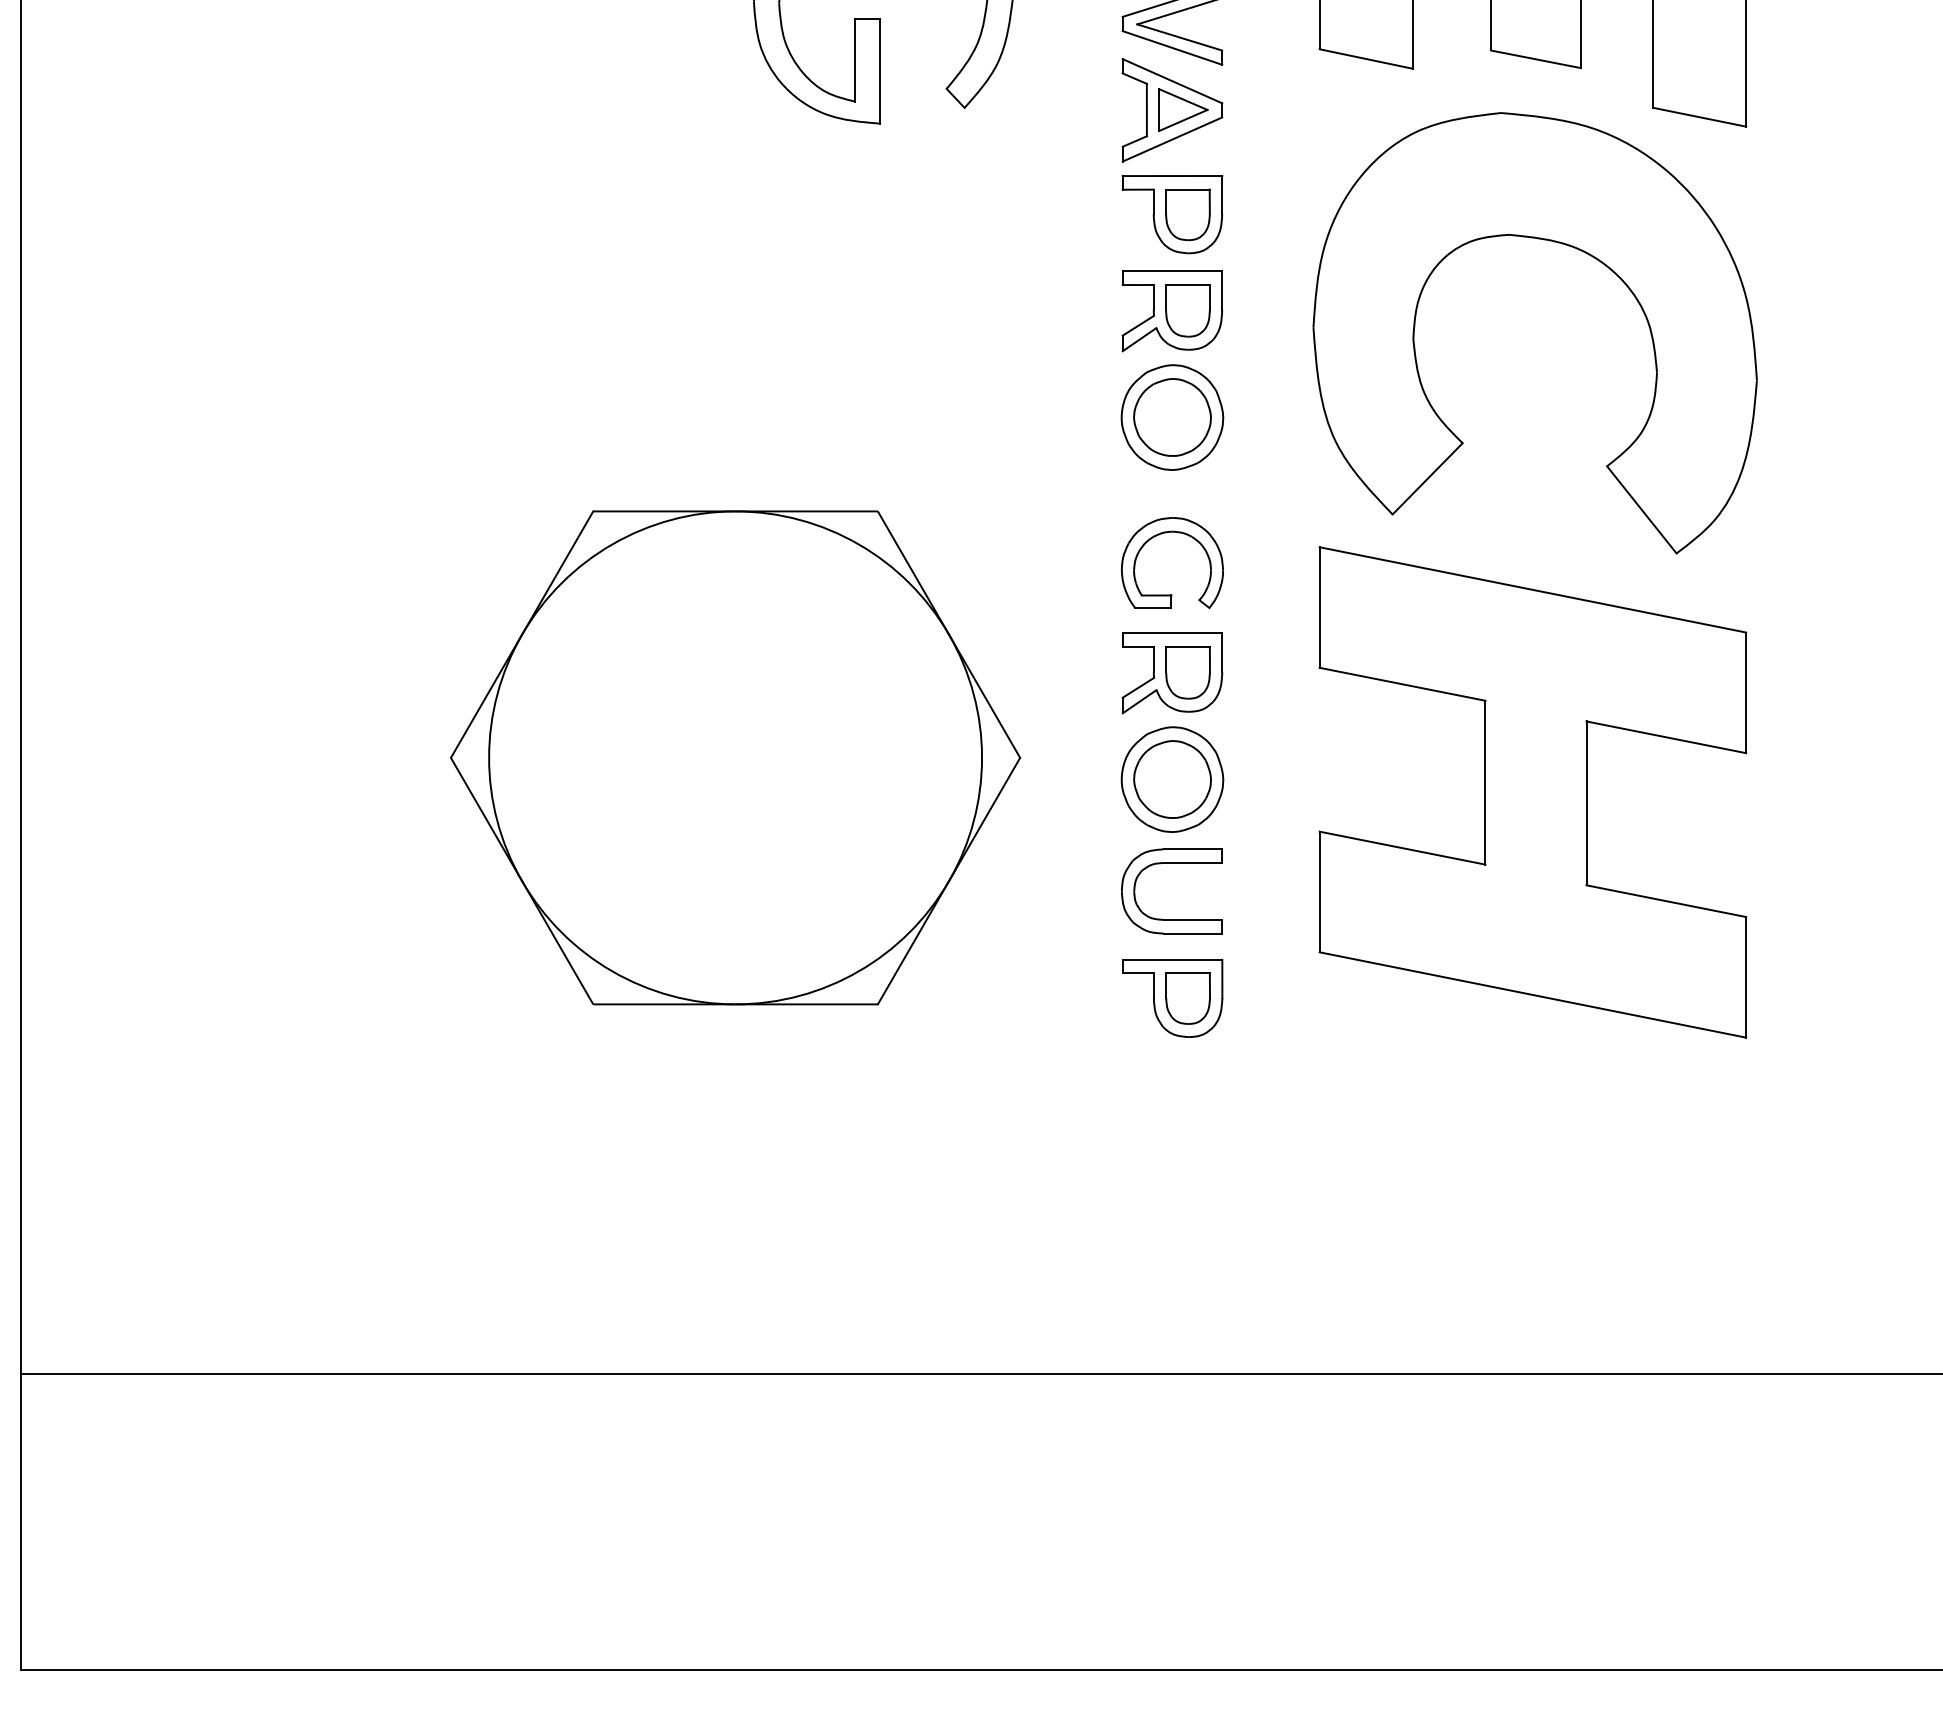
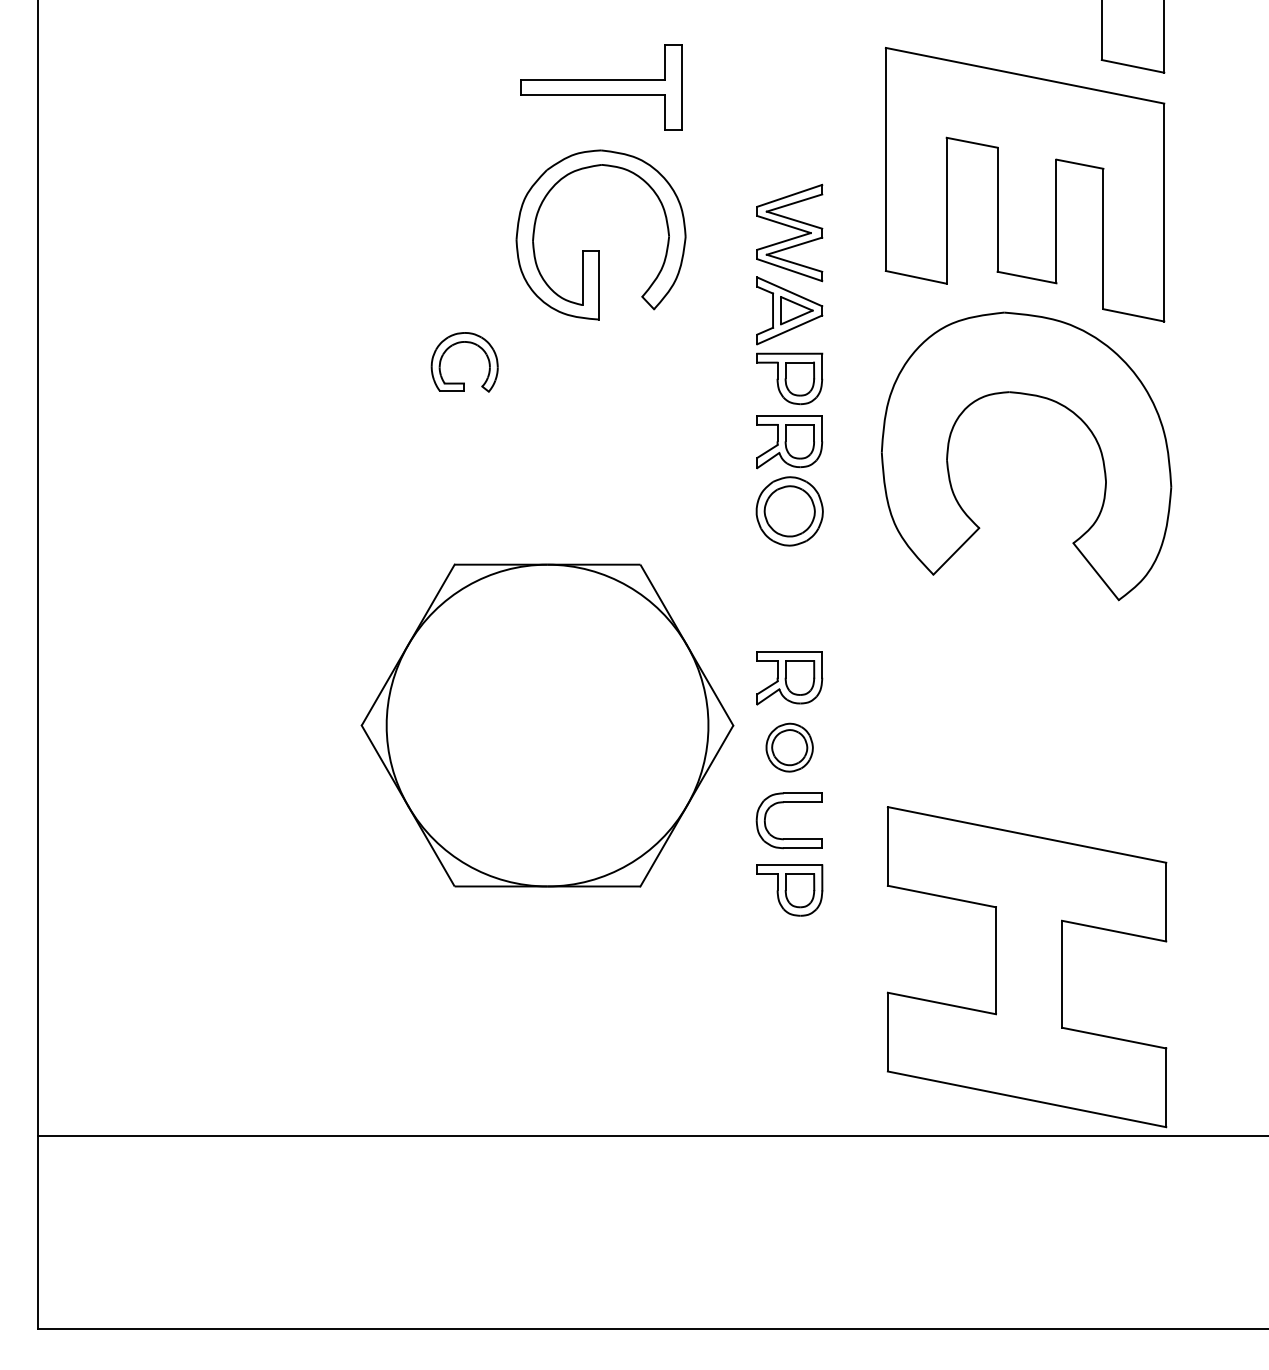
part: (1167, 534) -> (461, 343), moved
part: (735, 757) -> (547, 725), moved
part: (1172, 779) -> (789, 747), size x0.7
part: (1532, 793) -> (1026, 967), moved

